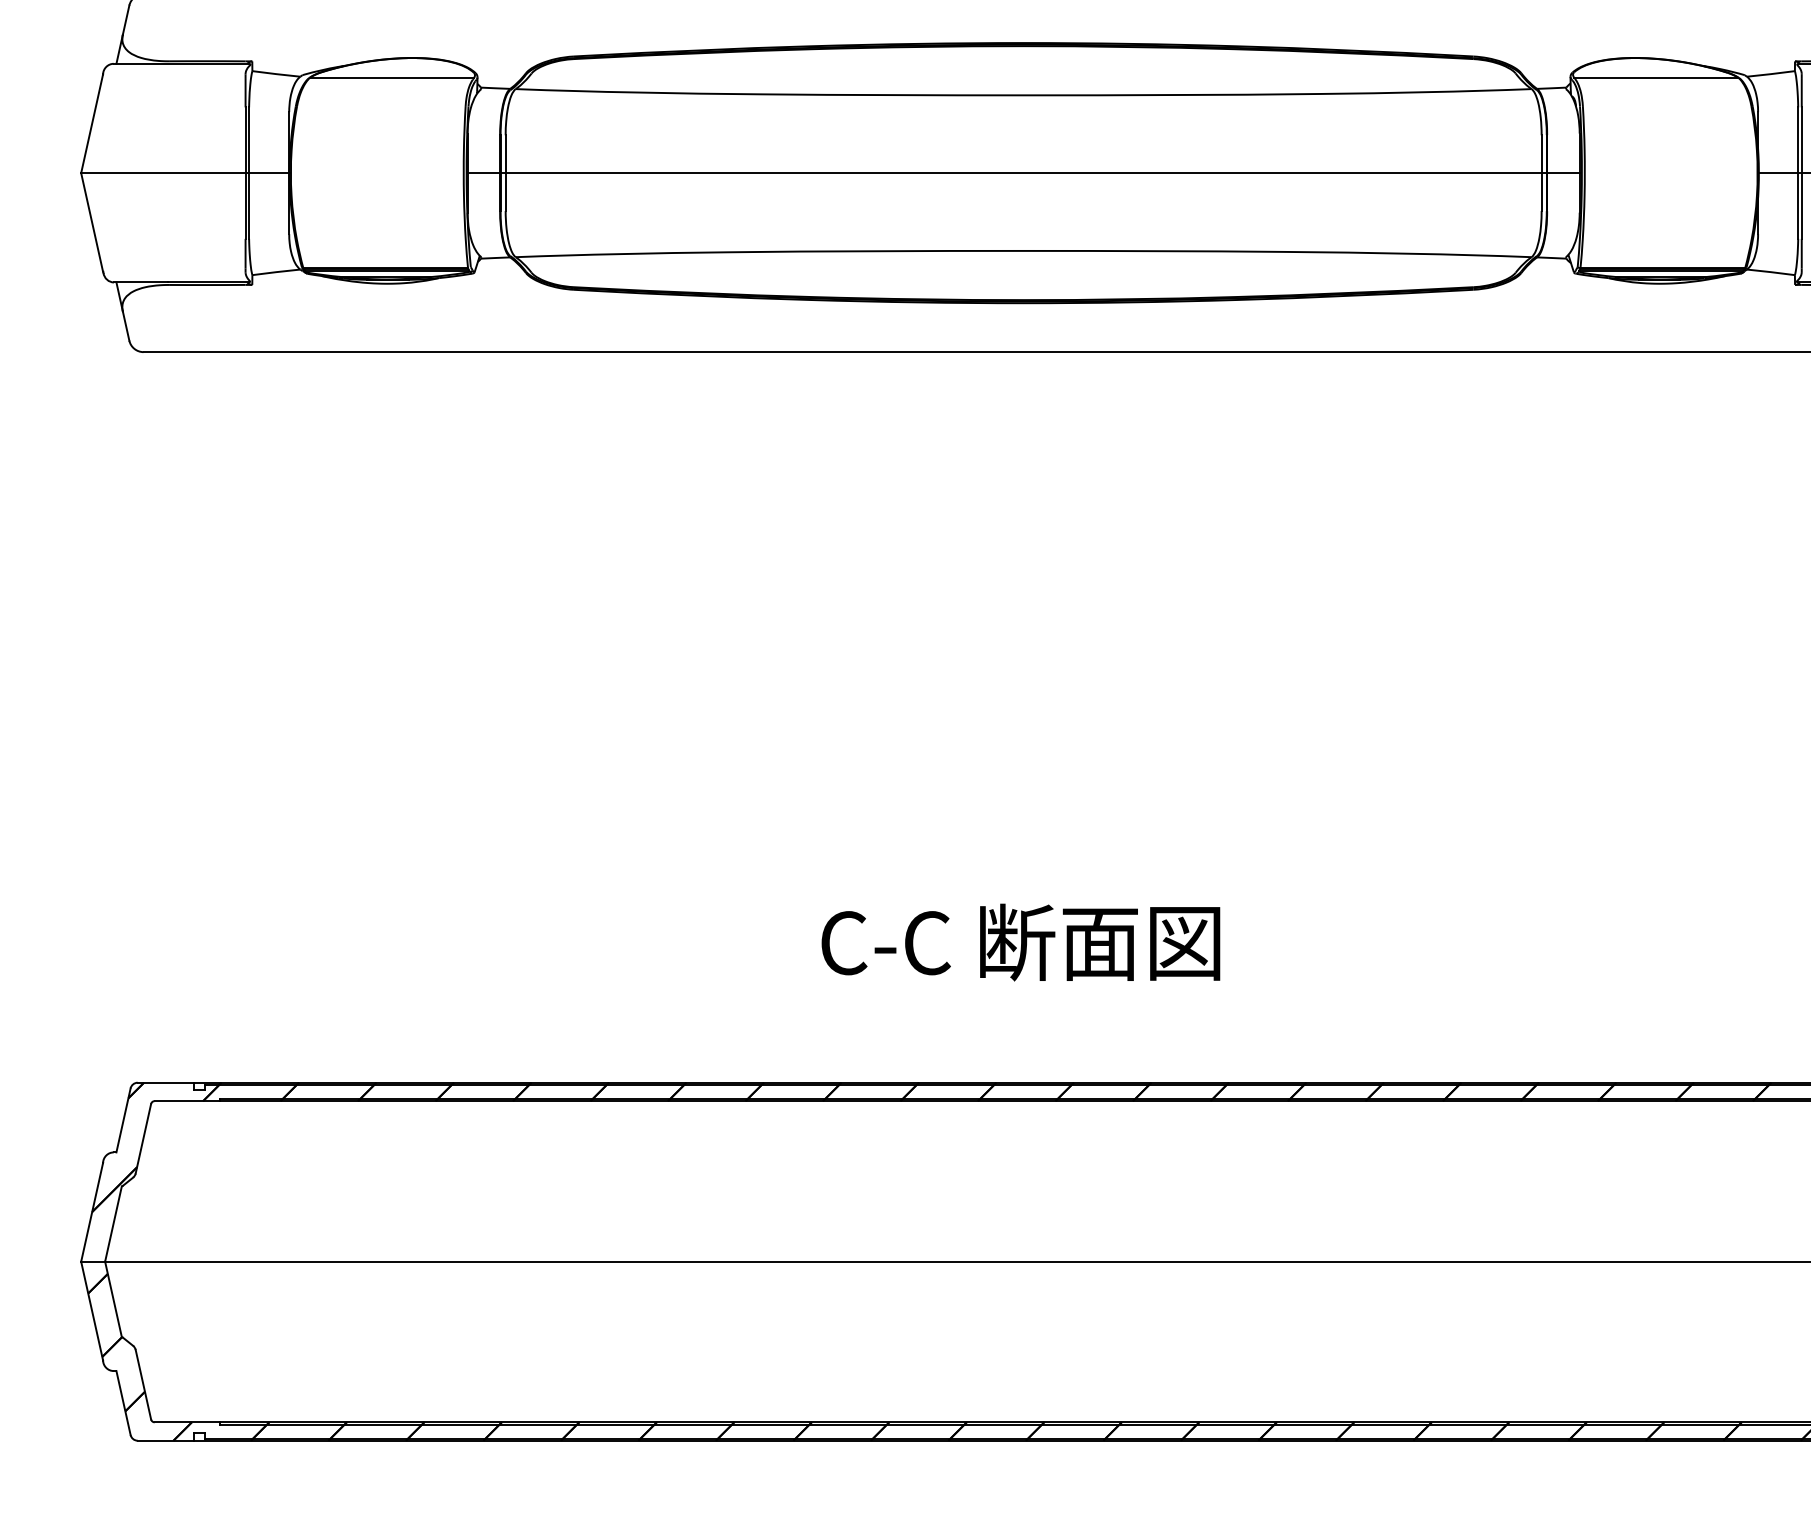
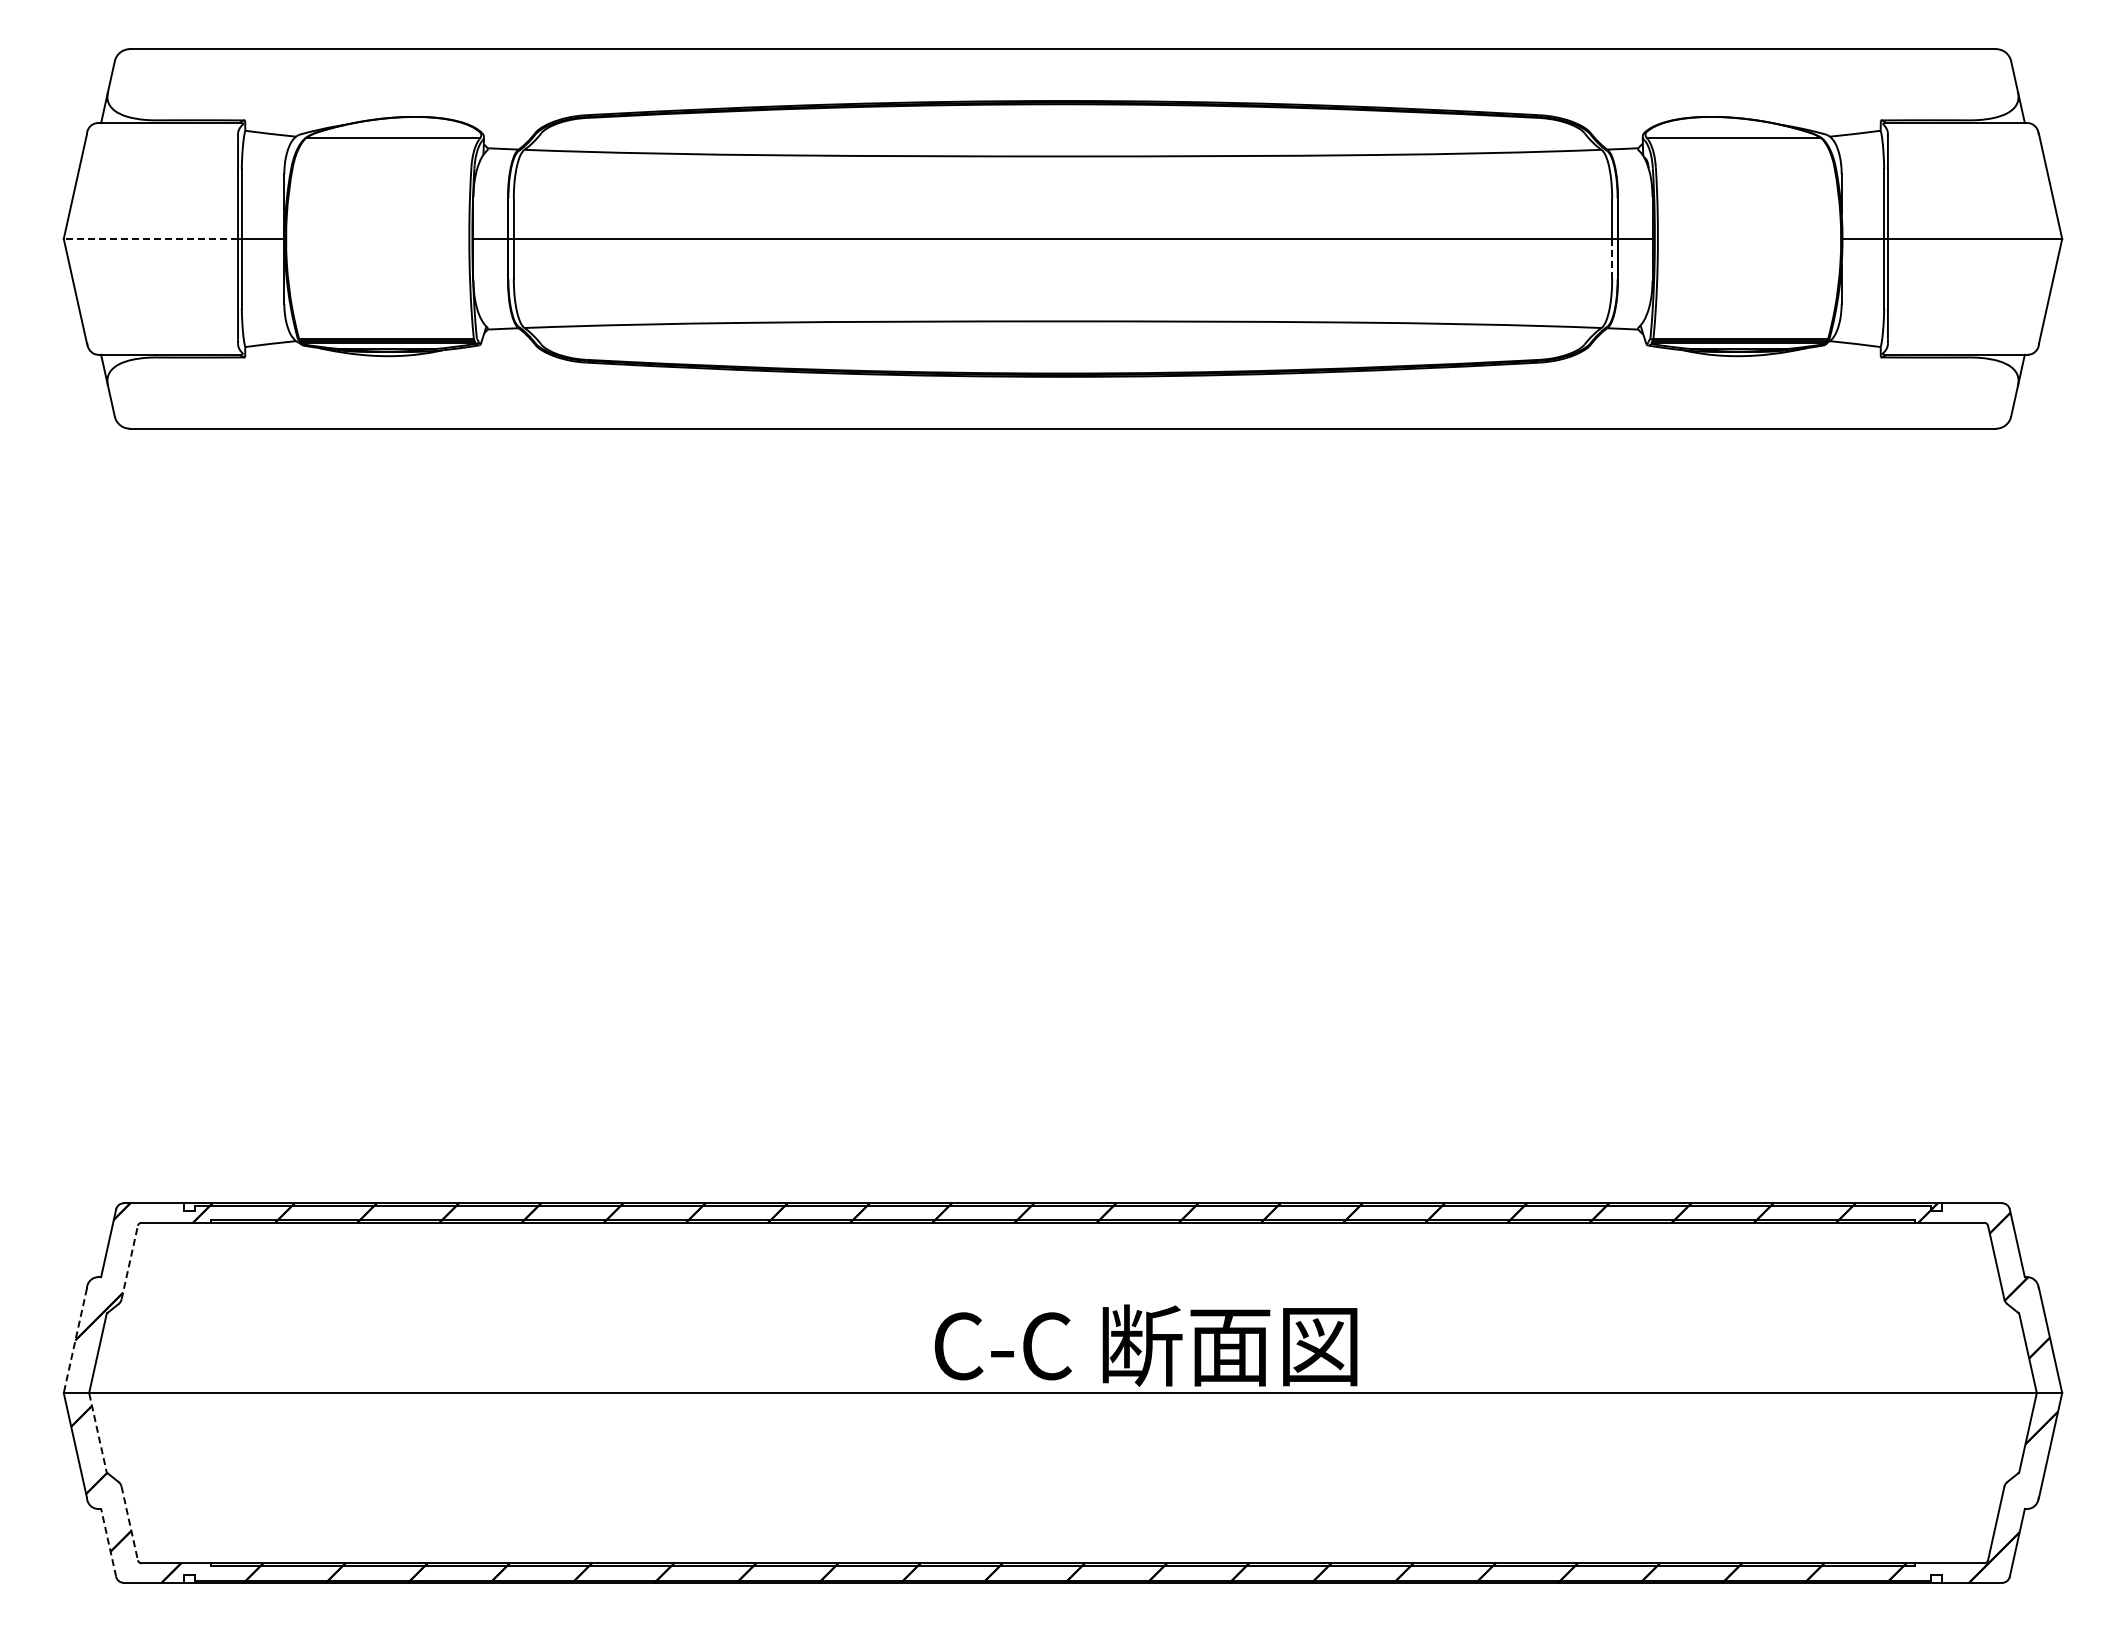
line: (162, 172) -> (150, 238), solid -> dashed
line: (1541, 191) -> (1612, 258), solid -> dashed
text: (1020, 942) -> (1145, 1345), moved
line: (143, 1138) -> (129, 1262), solid -> dashed
line: (92, 1212) -> (75, 1340), solid -> dashed
line: (113, 1299) -> (98, 1433), solid -> dashed
line: (143, 1384) -> (129, 1523), solid -> dashed
line: (123, 1402) -> (108, 1542), solid -> dashed

